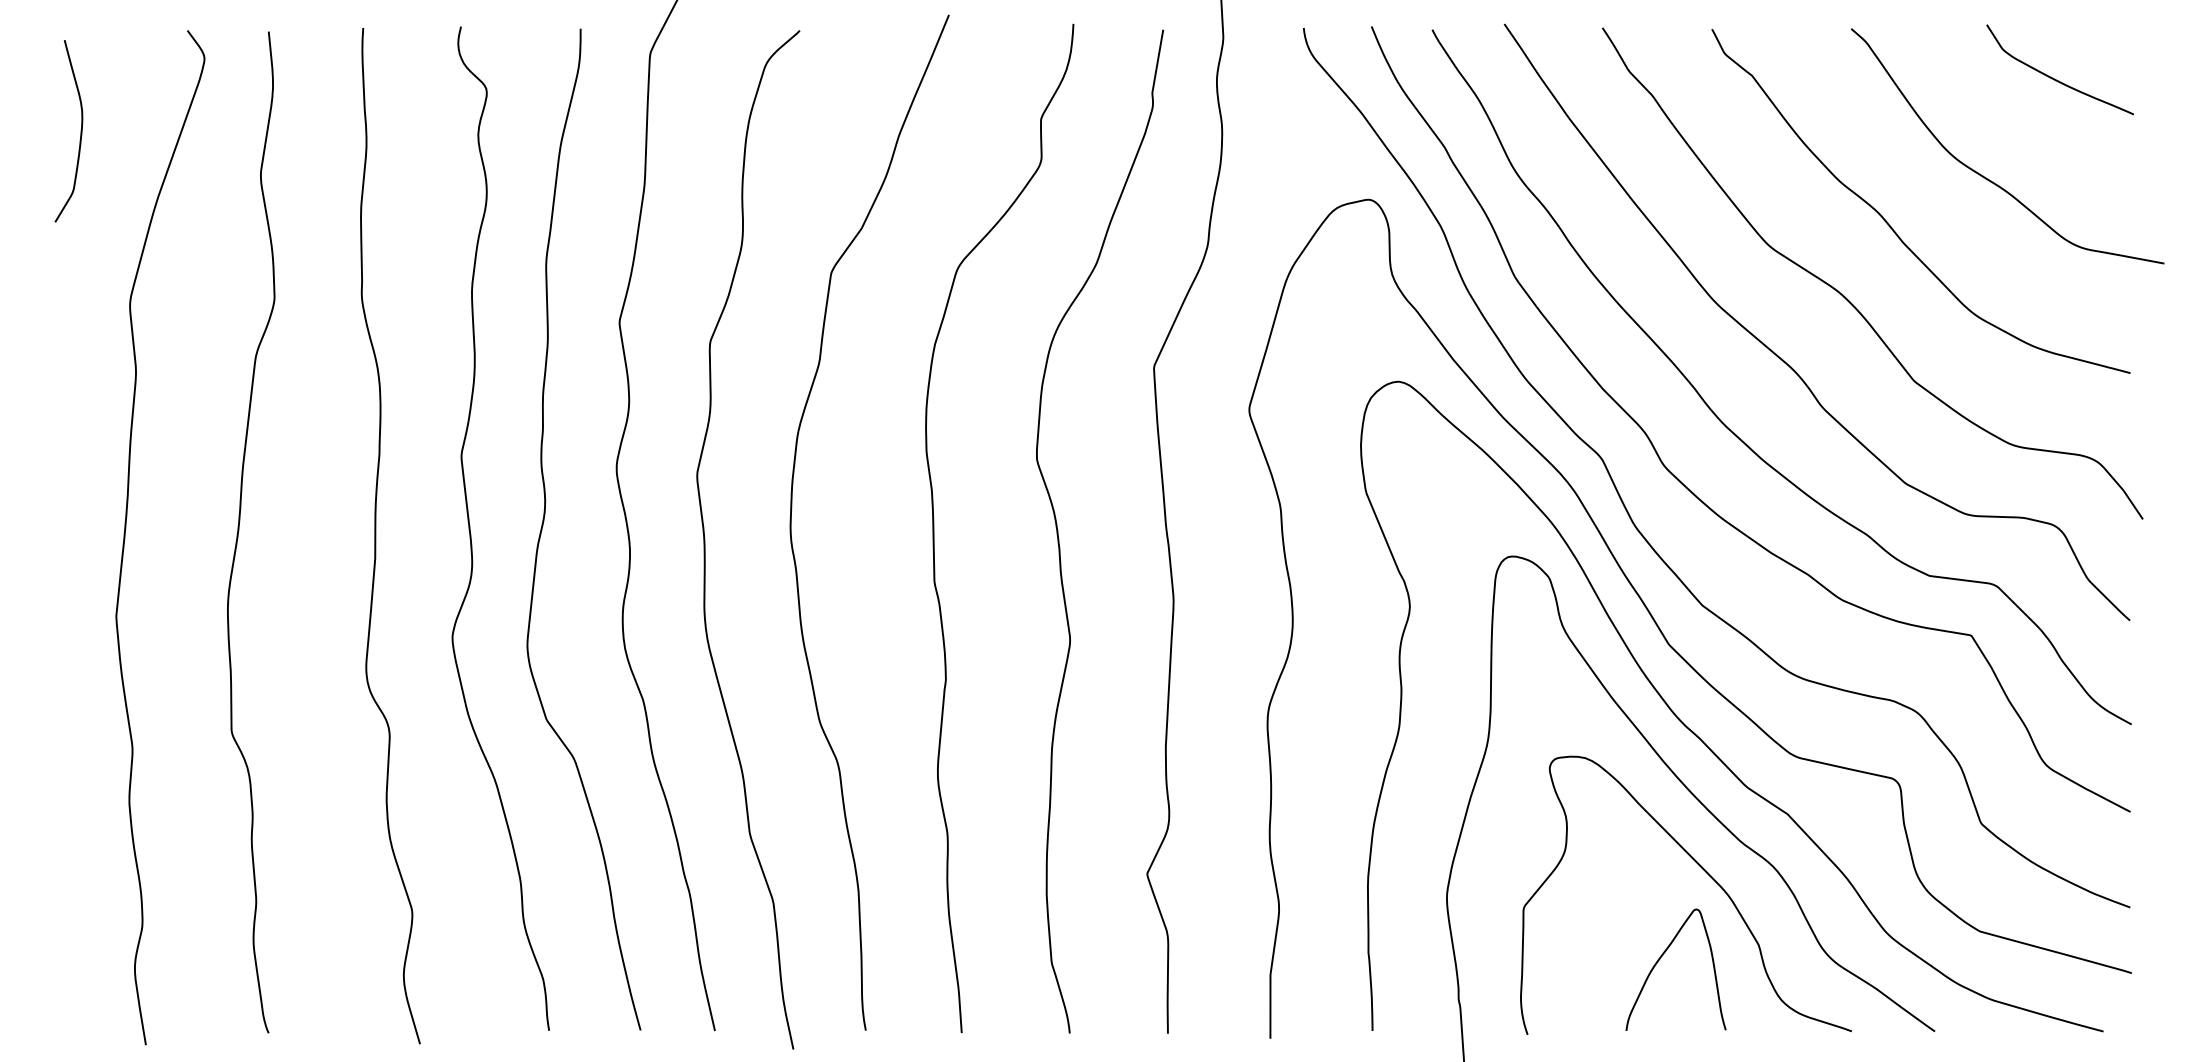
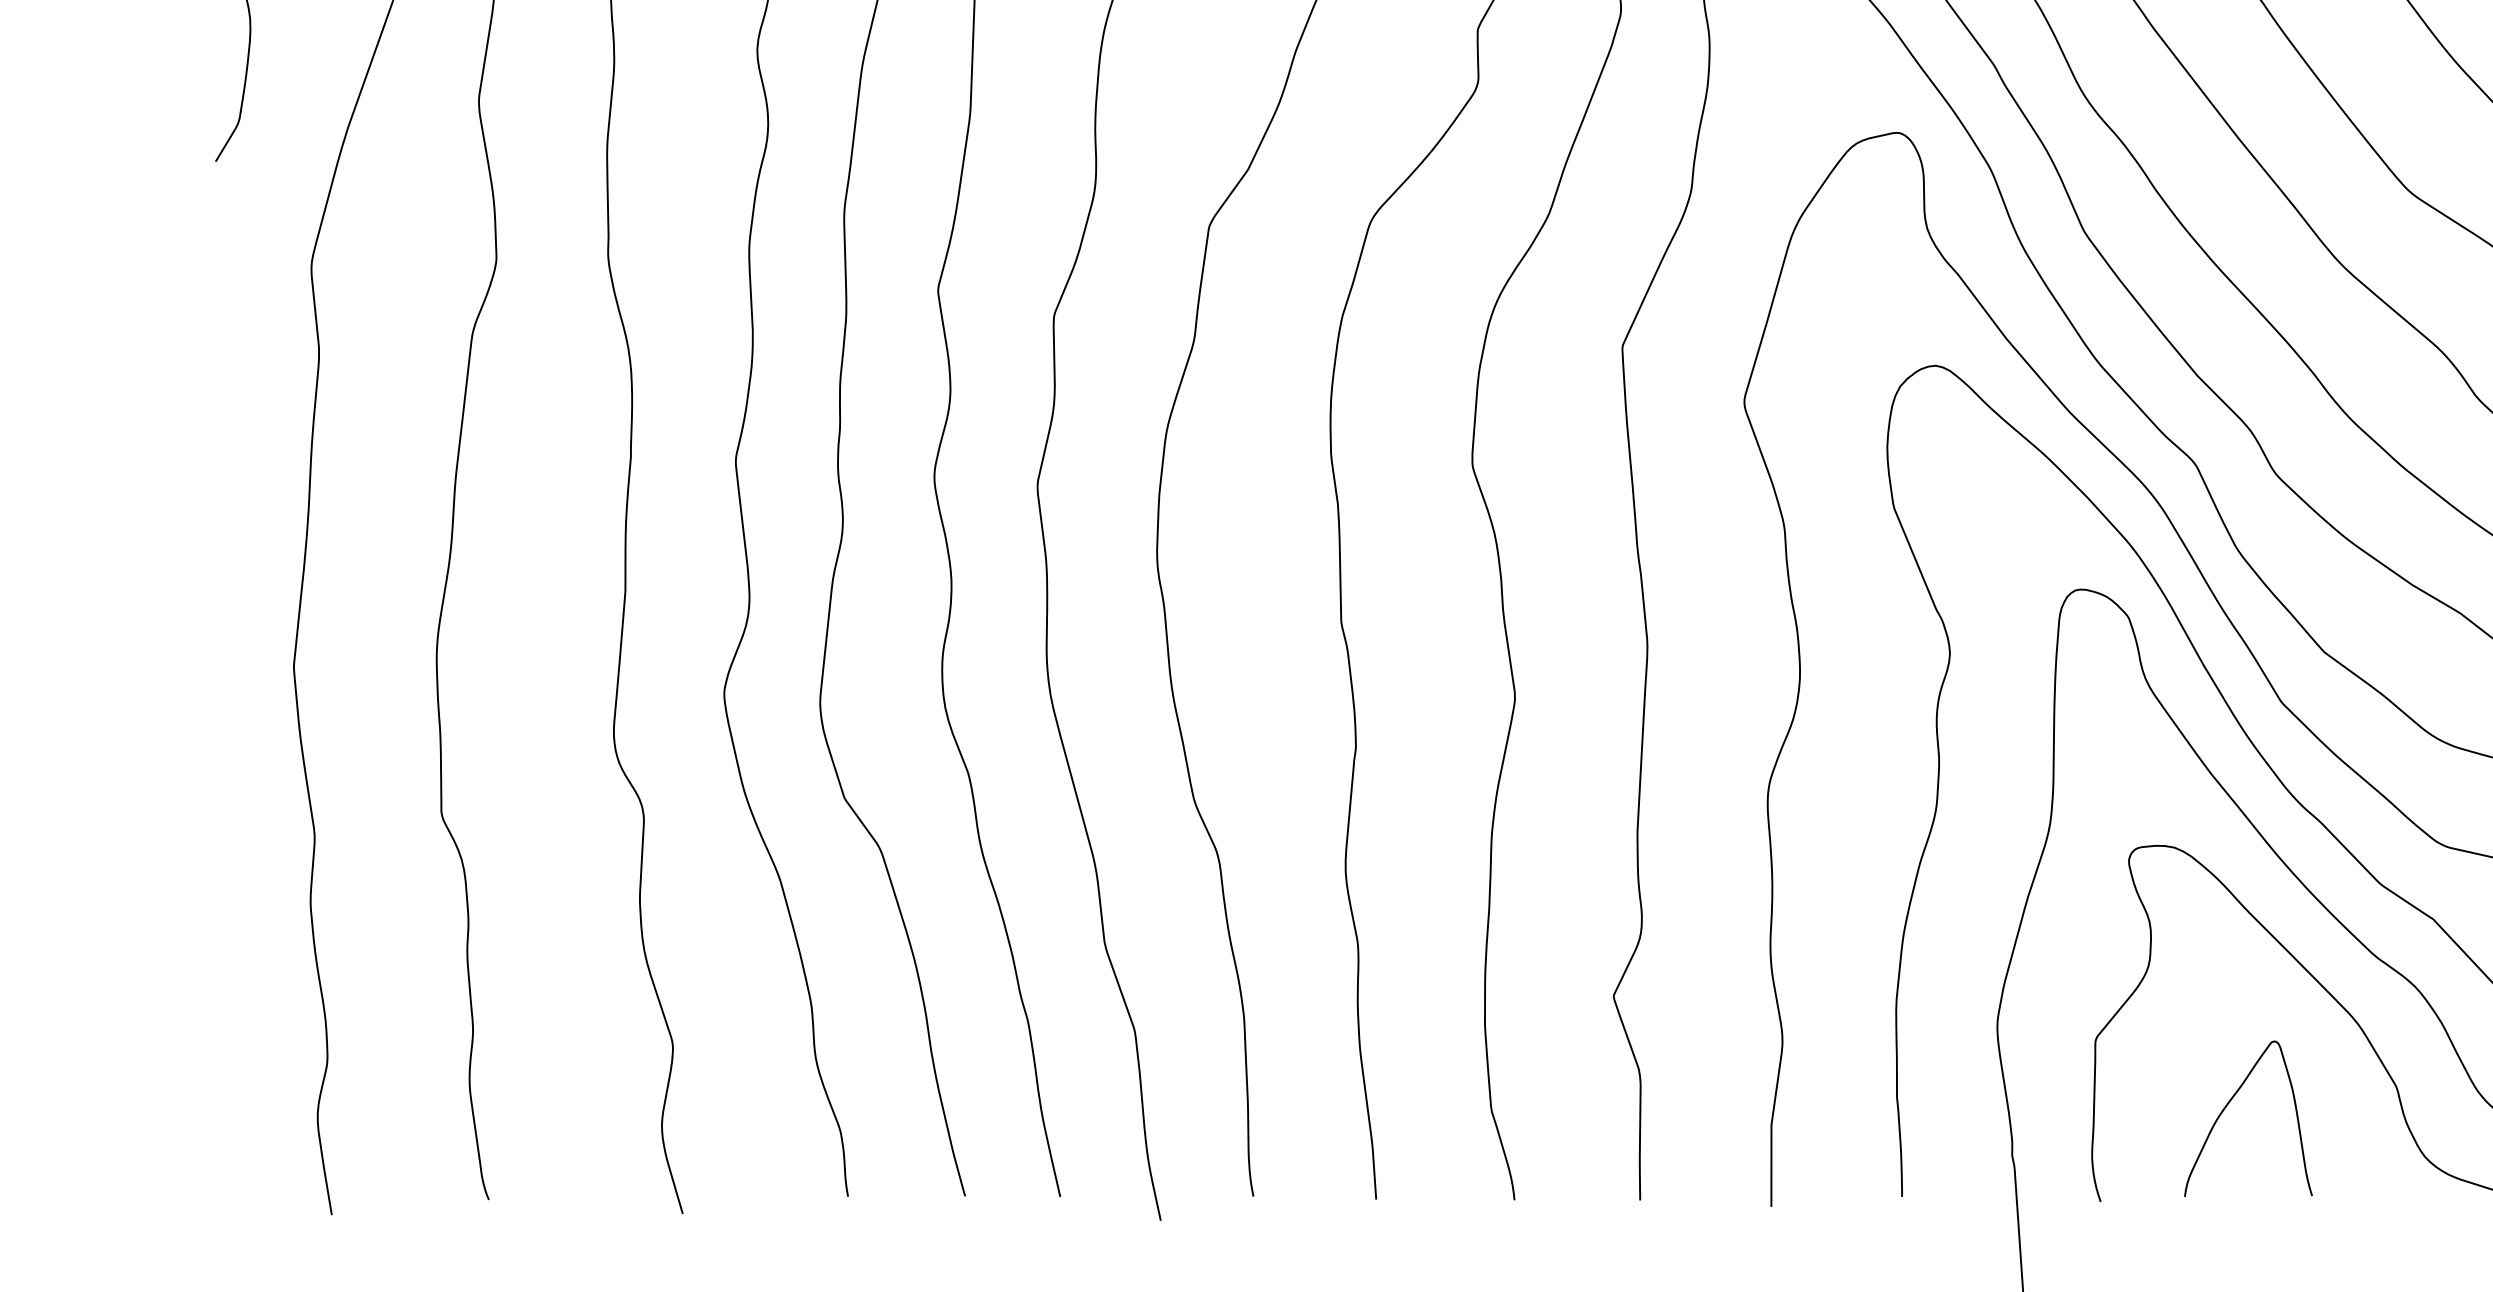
curve: (1660, 959) -> (2228, 1105), moved

